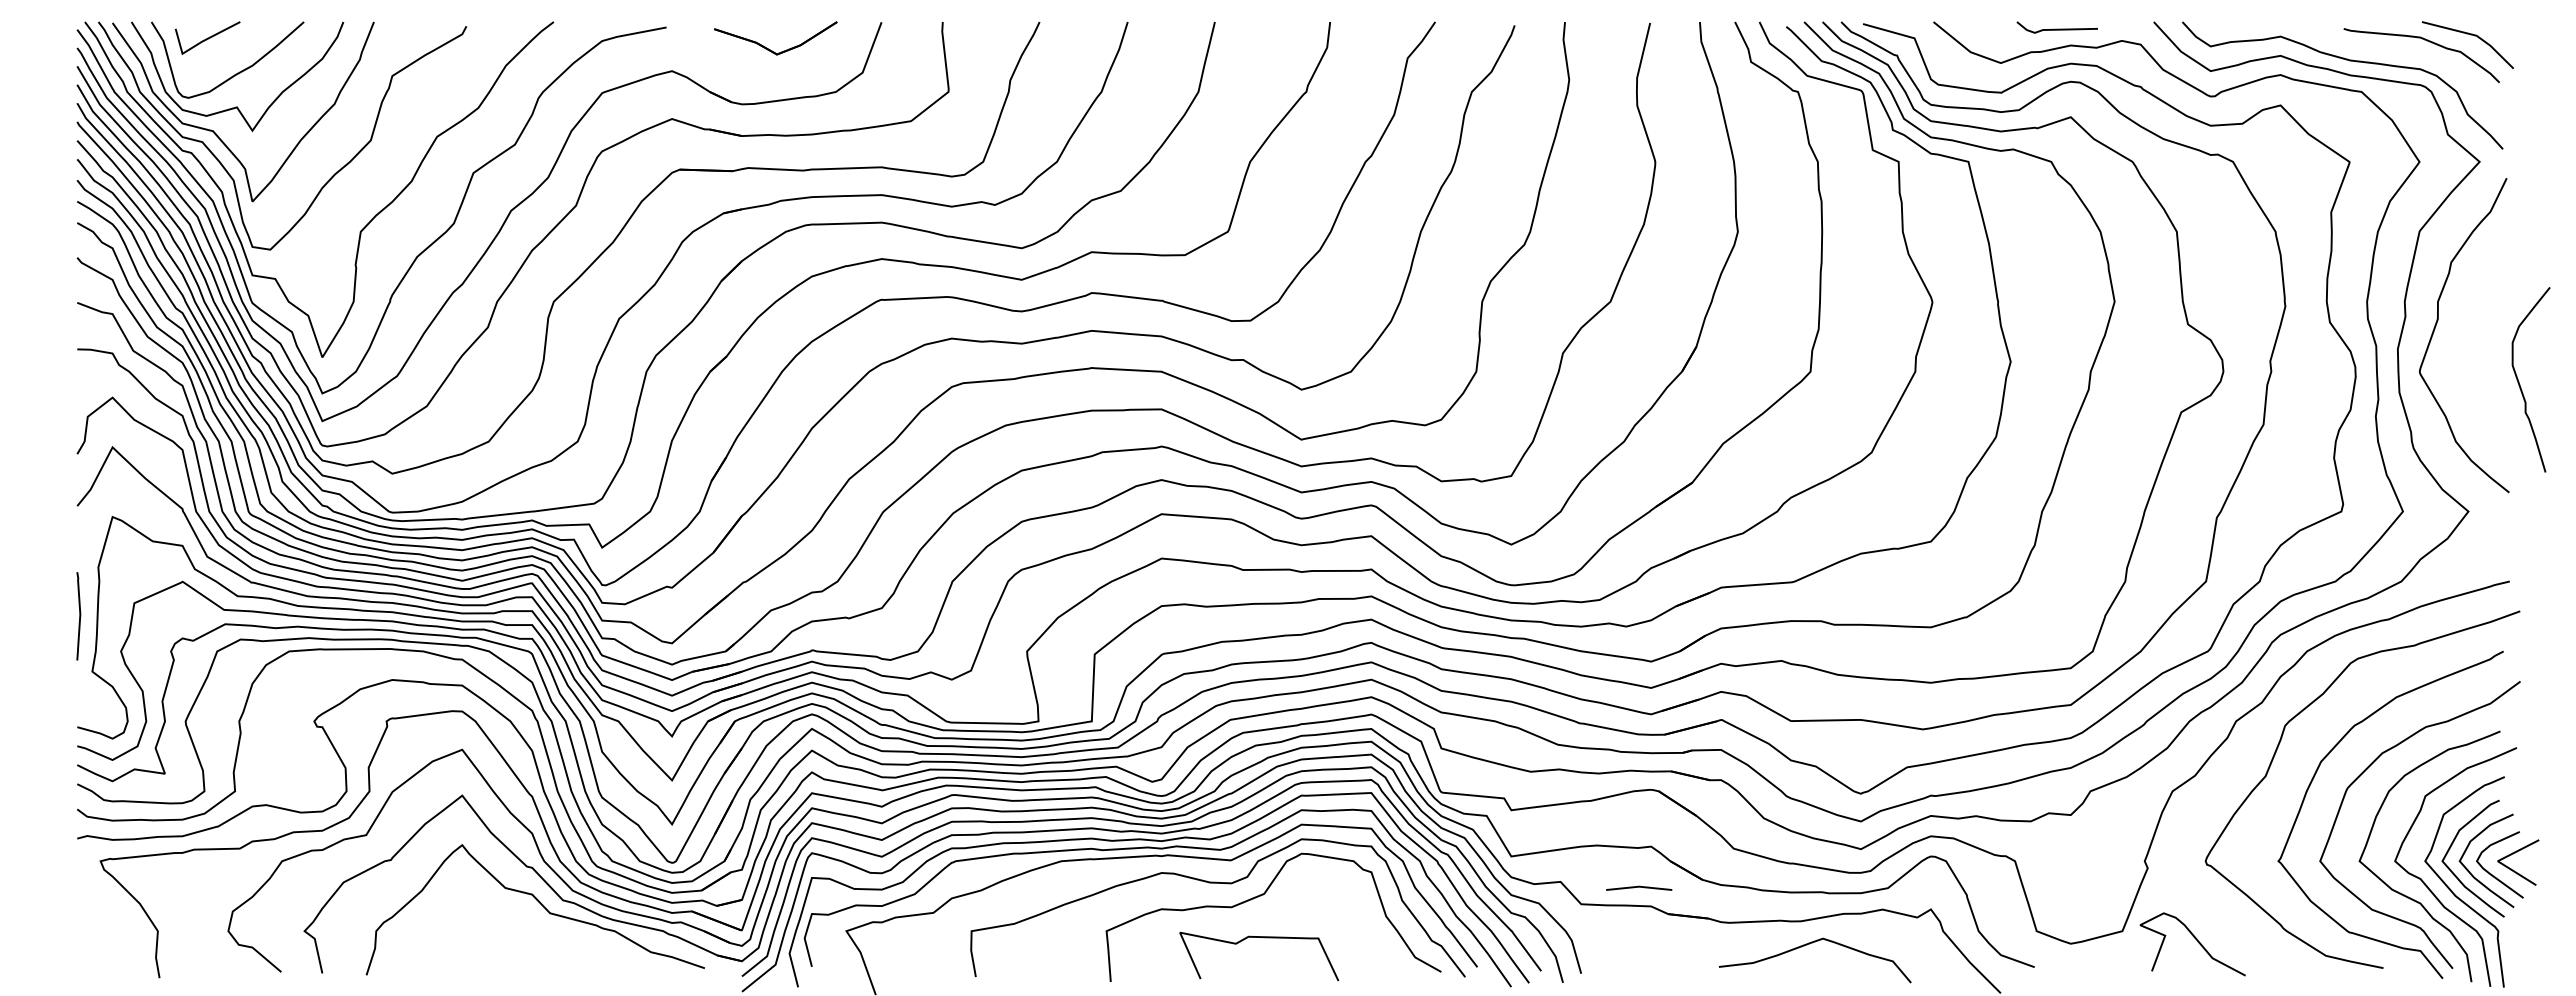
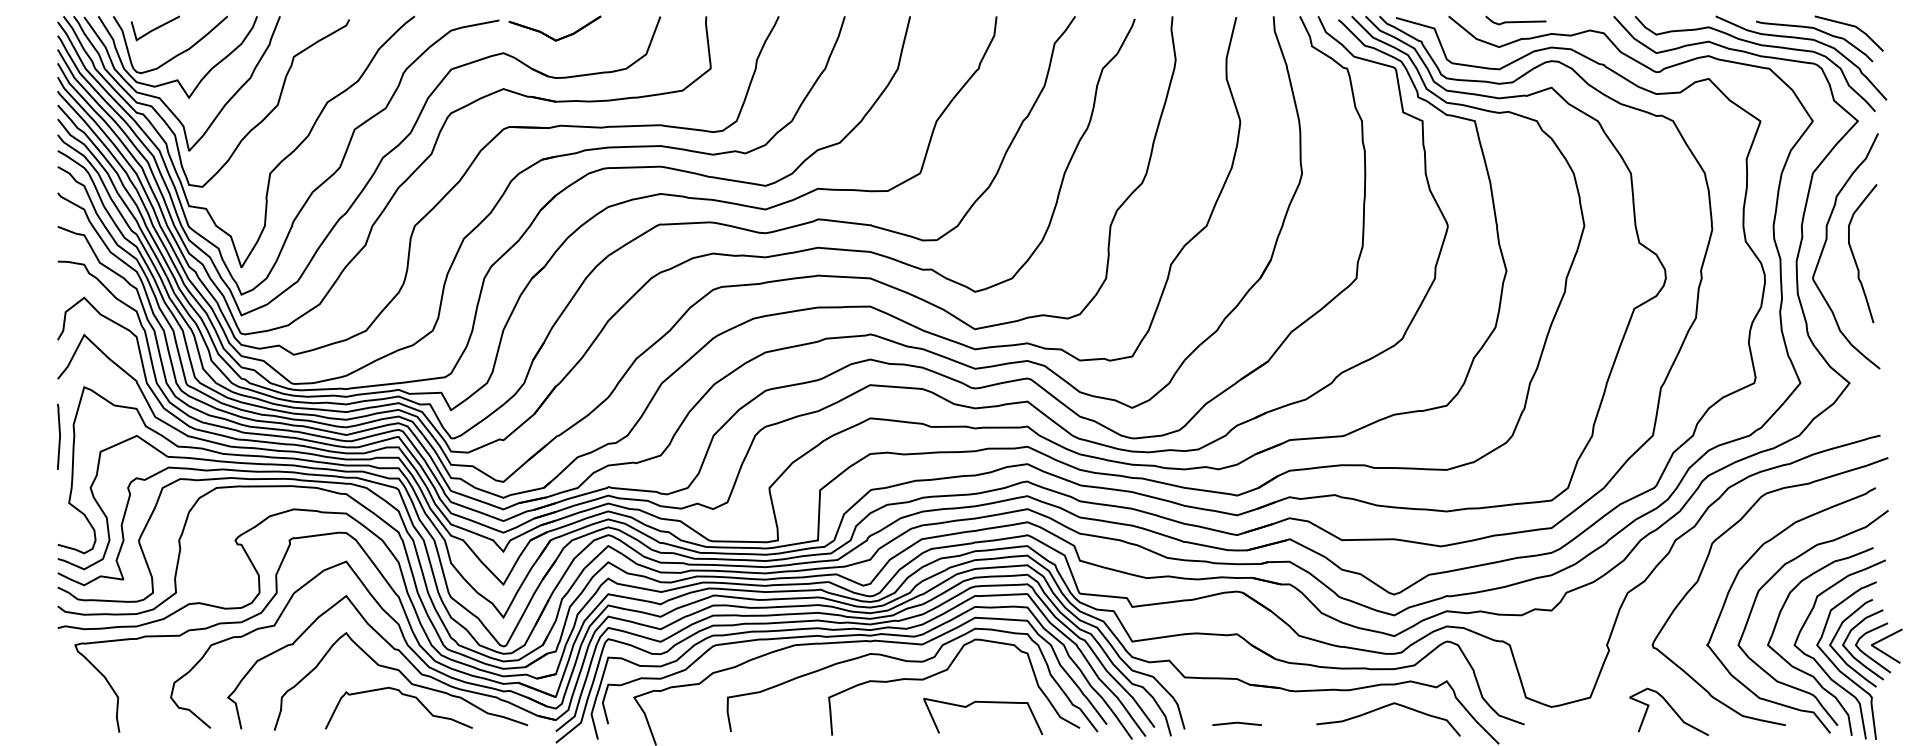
line: (2056, 28) -> (1515, 21), moved
part: (767, 47) -> (548, 35), moved
curve: (2403, 52) -> (1800, 39), added
curve: (2519, 381) -> (1854, 254), moved
curve: (79, 616) -> (59, 437), moved
line: (1639, 887) -> (1237, 723), moved
curve: (536, 927) -> (401, 694), added
curve: (1263, 938) -> (986, 703), moved
curve: (2196, 940) -> (1671, 709), moved
curve: (1807, 945) -> (1382, 708), moved

